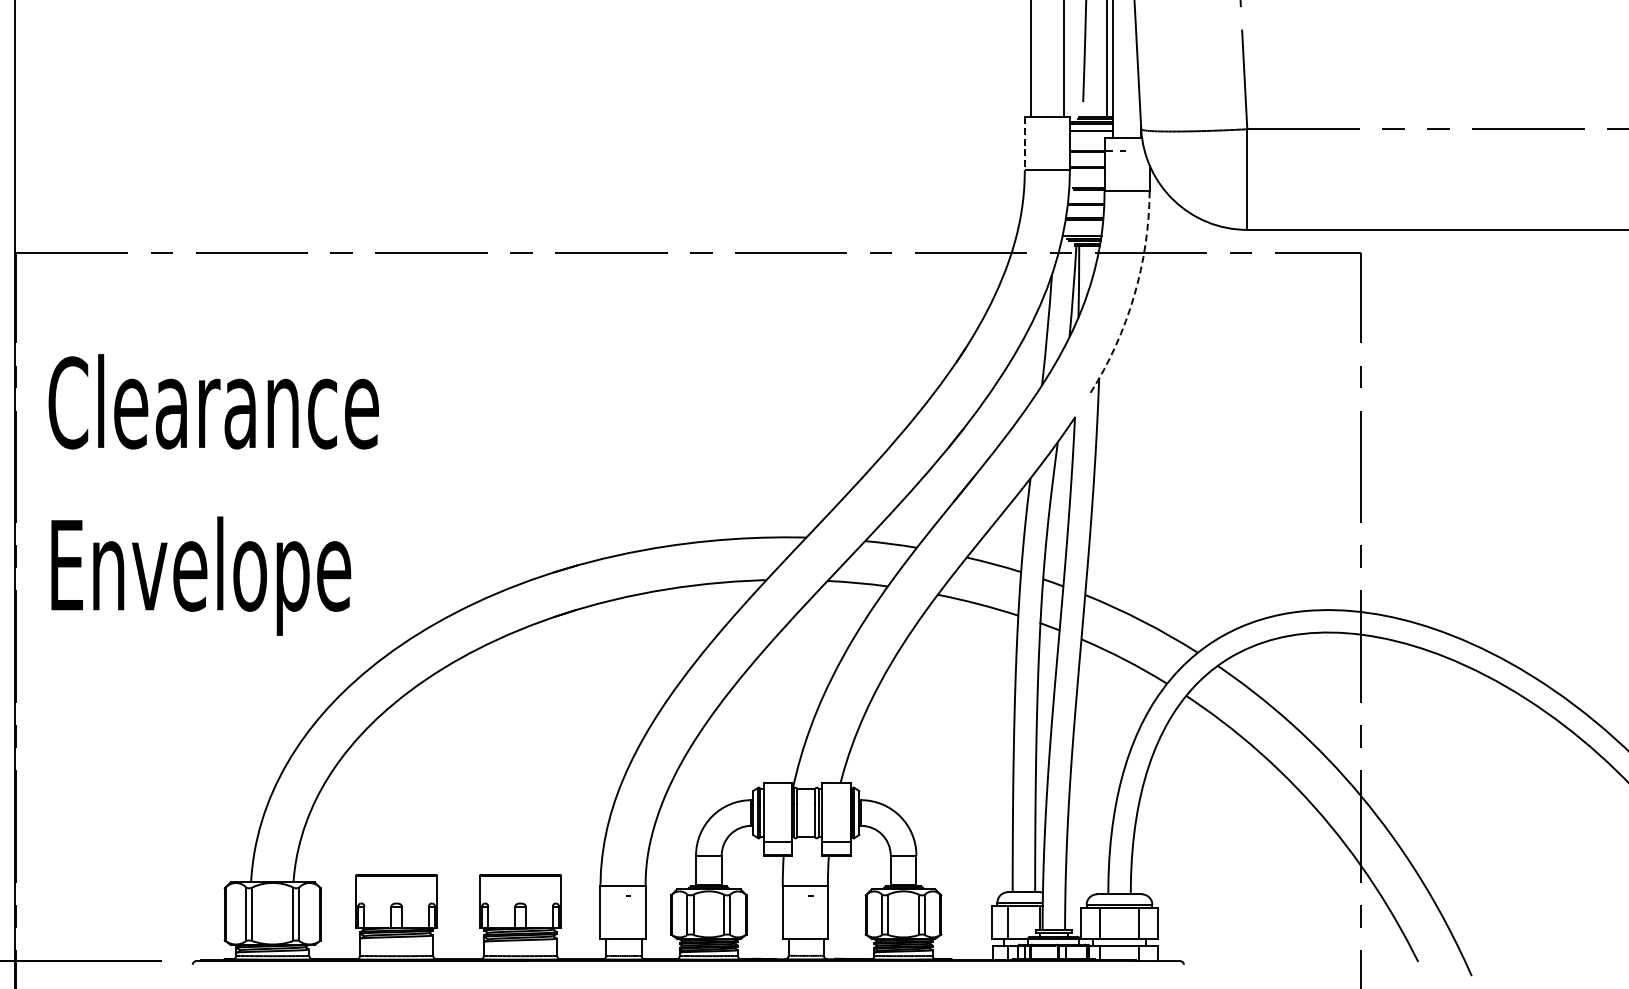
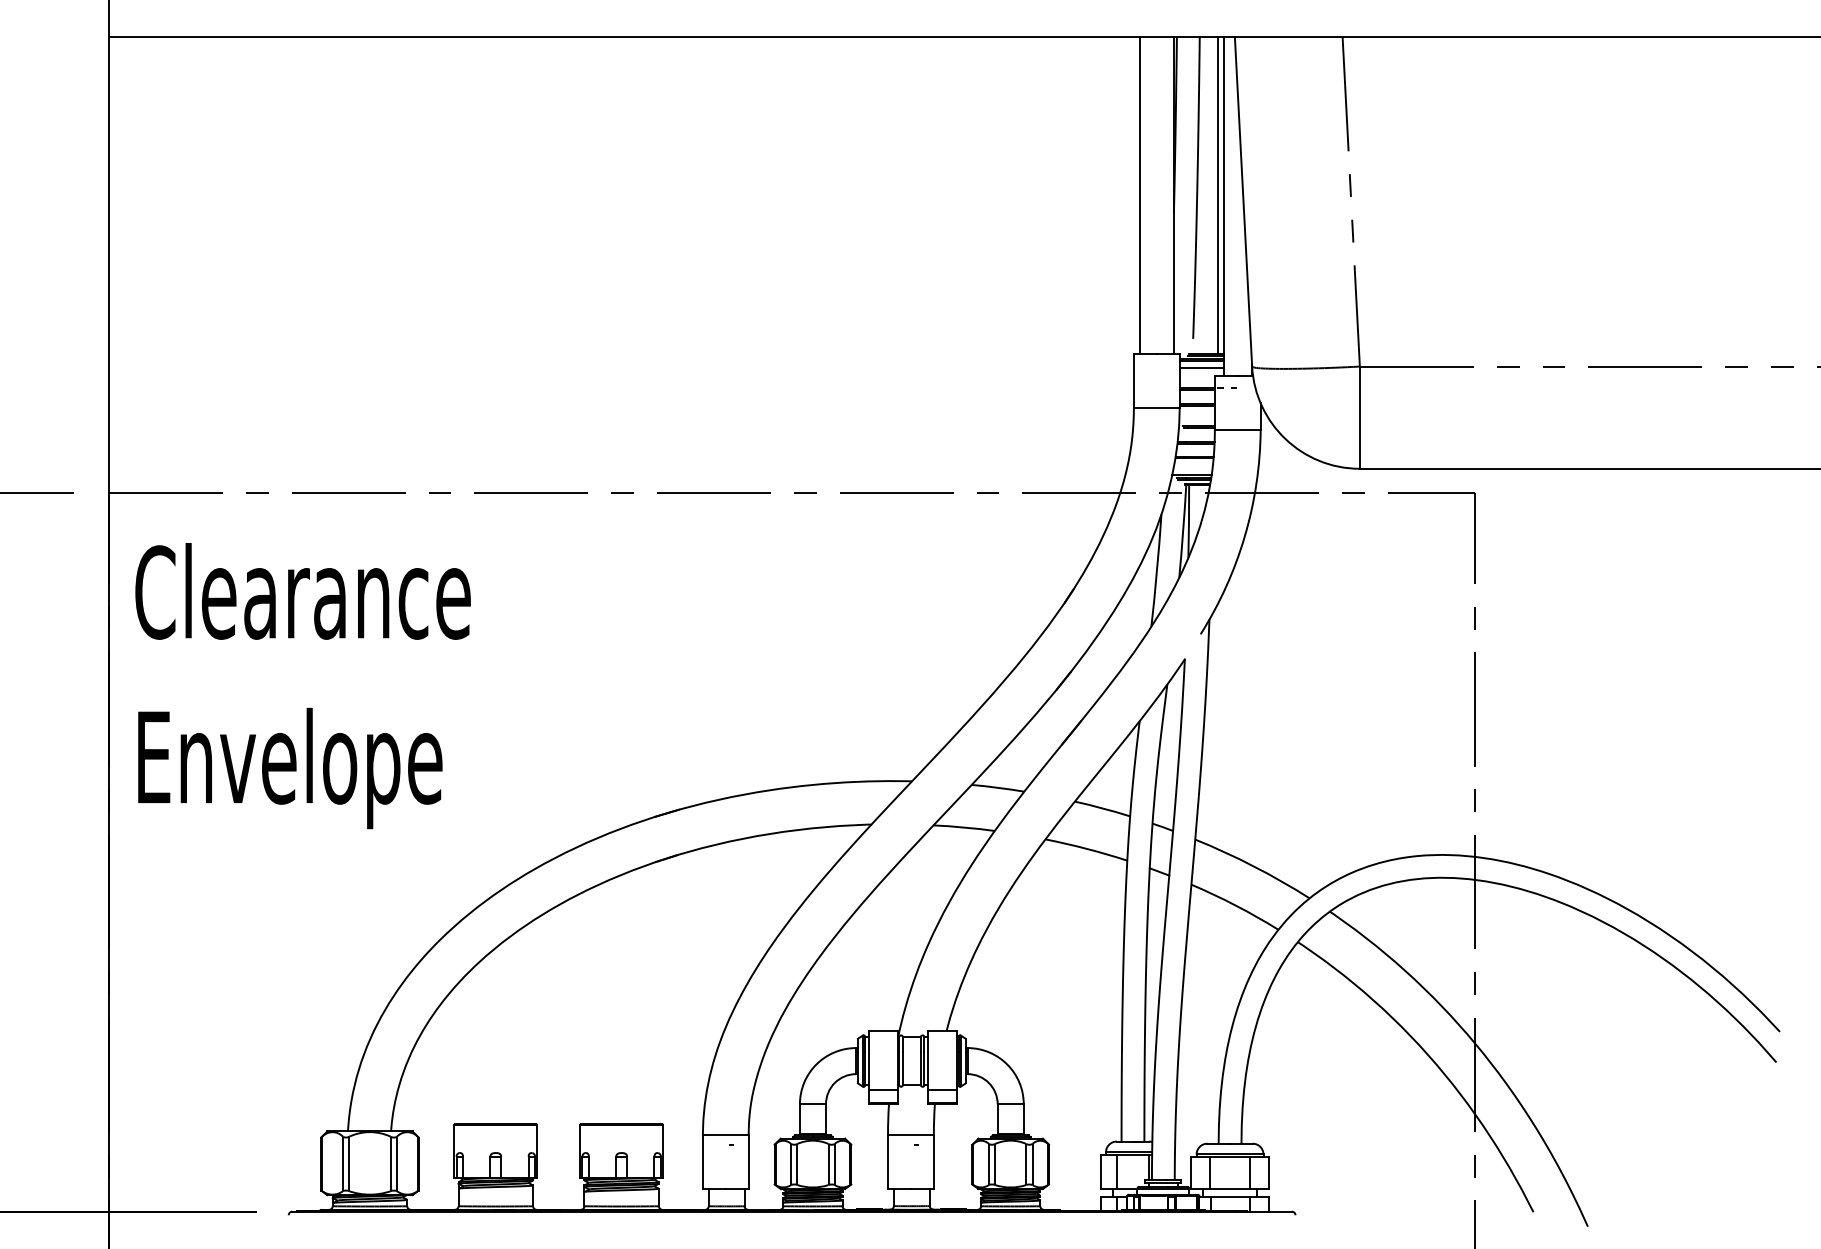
line: (1024, 143) -> (1133, 381), dashed -> solid
arc: (1133, 296) -> (1244, 536), dashed -> solid
text: (213, 495) -> (302, 686), moved

